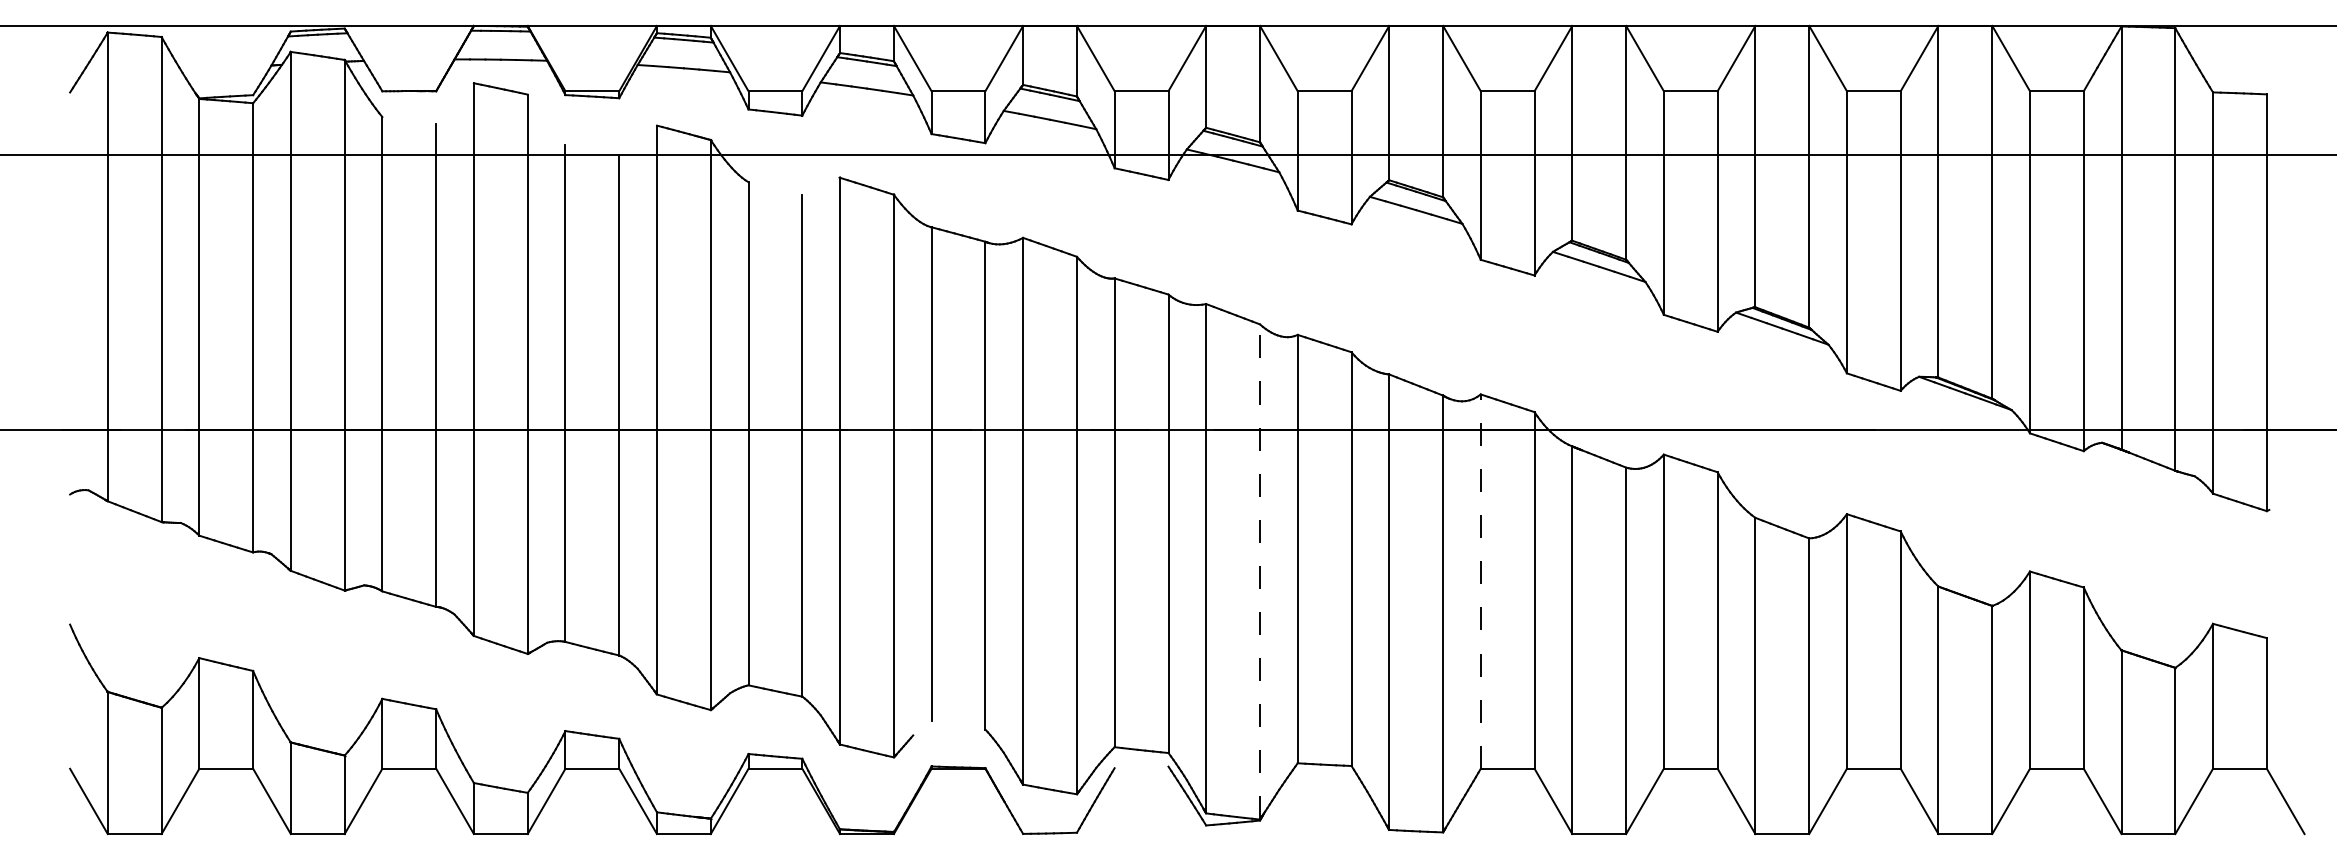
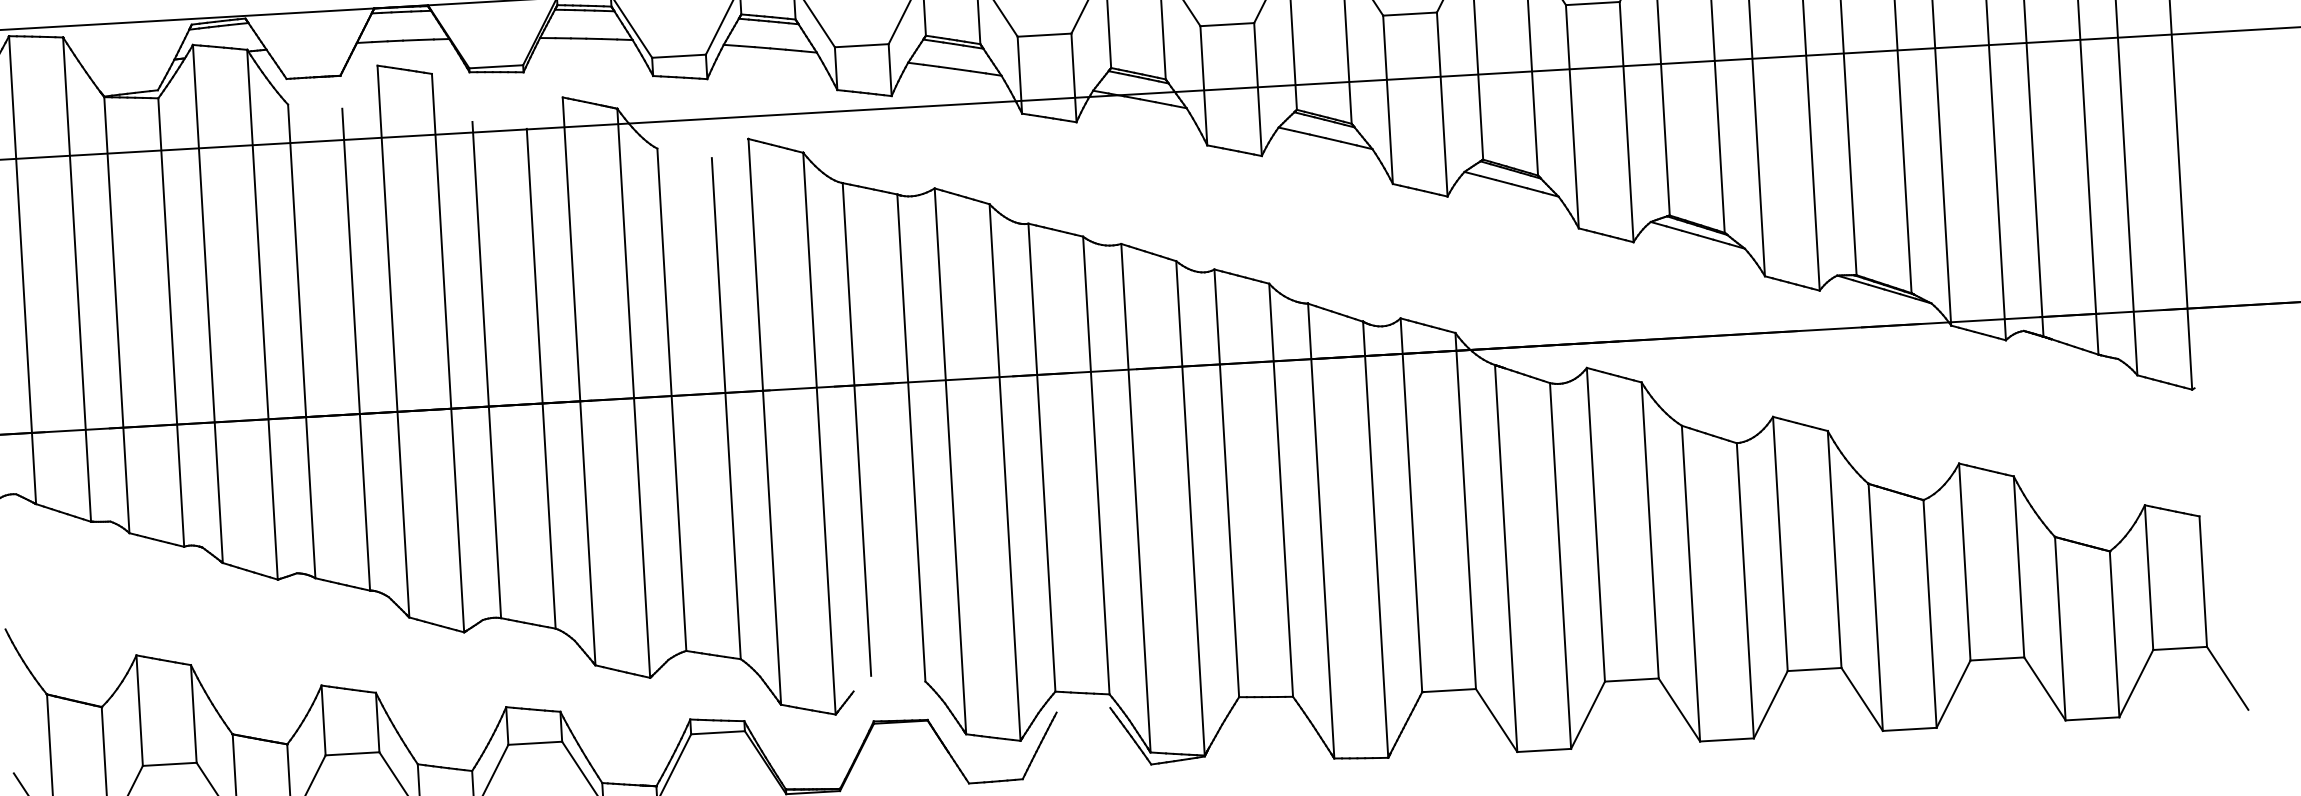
line: (1260, 571) -> (1190, 507), dashed -> solid
line: (1480, 581) -> (1411, 505), dashed -> solid

